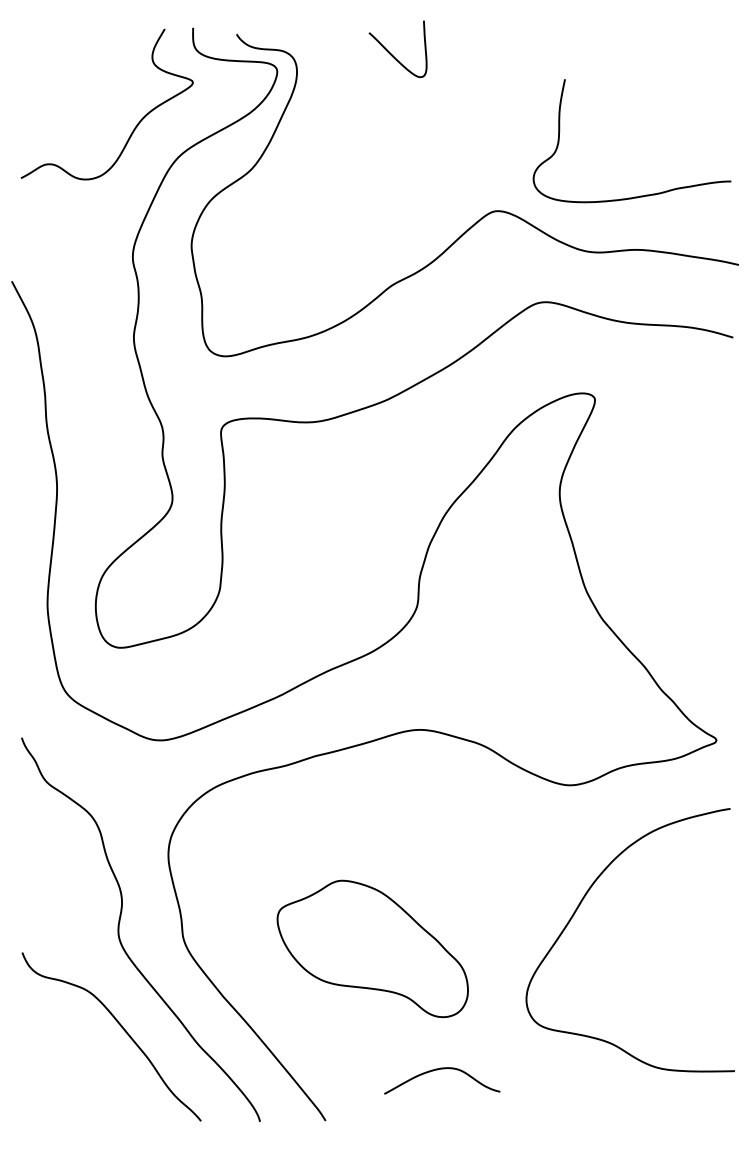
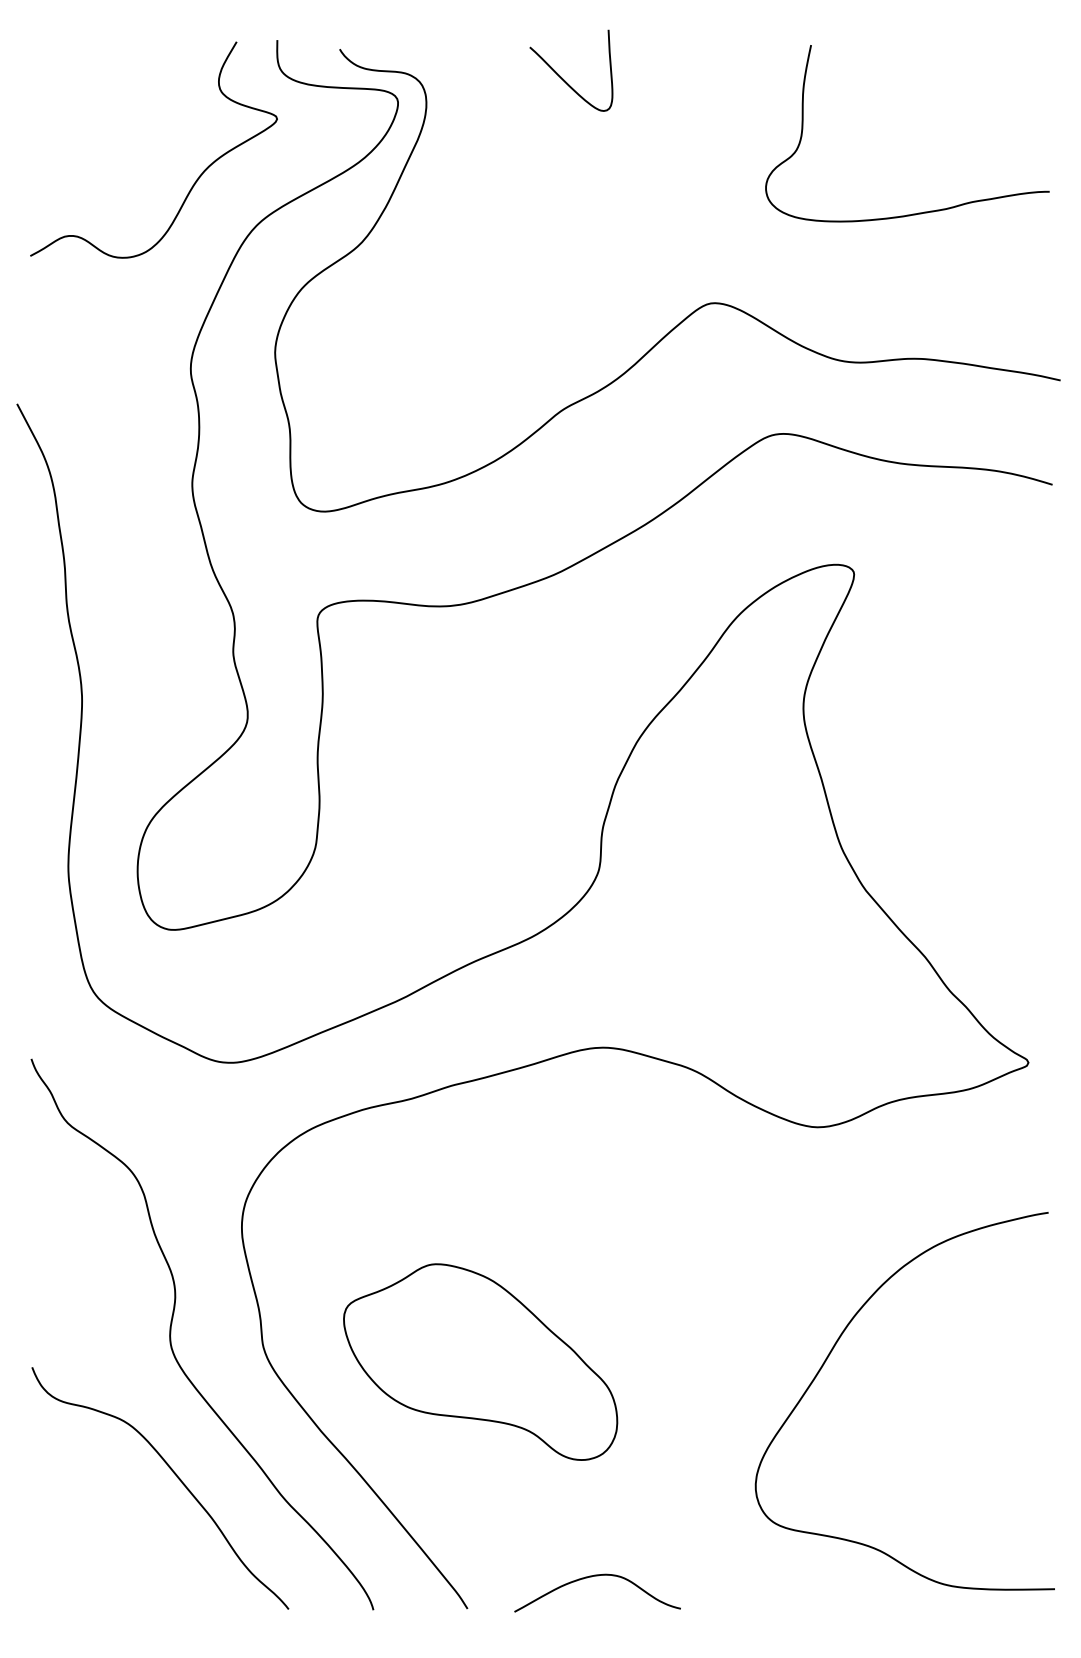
curve: (640, 195) -> (919, 211), moved
curve: (577, 910) -> (828, 1358), moved
part: (372, 948) -> (480, 1361), moved
curve: (442, 1069) -> (597, 1576), moved

